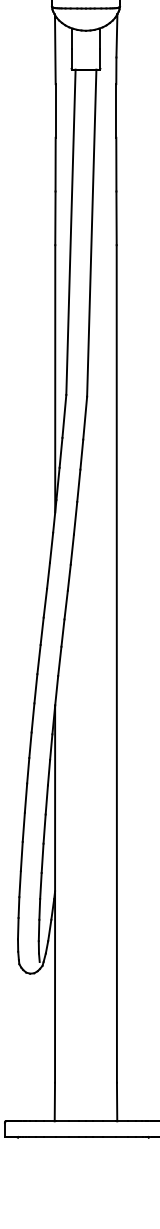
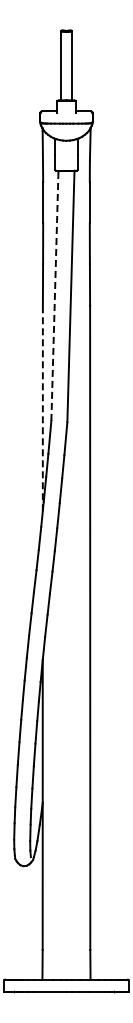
line: (70, 231) -> (54, 295), solid -> dashed
line: (54, 378) -> (42, 408), solid -> dashed

